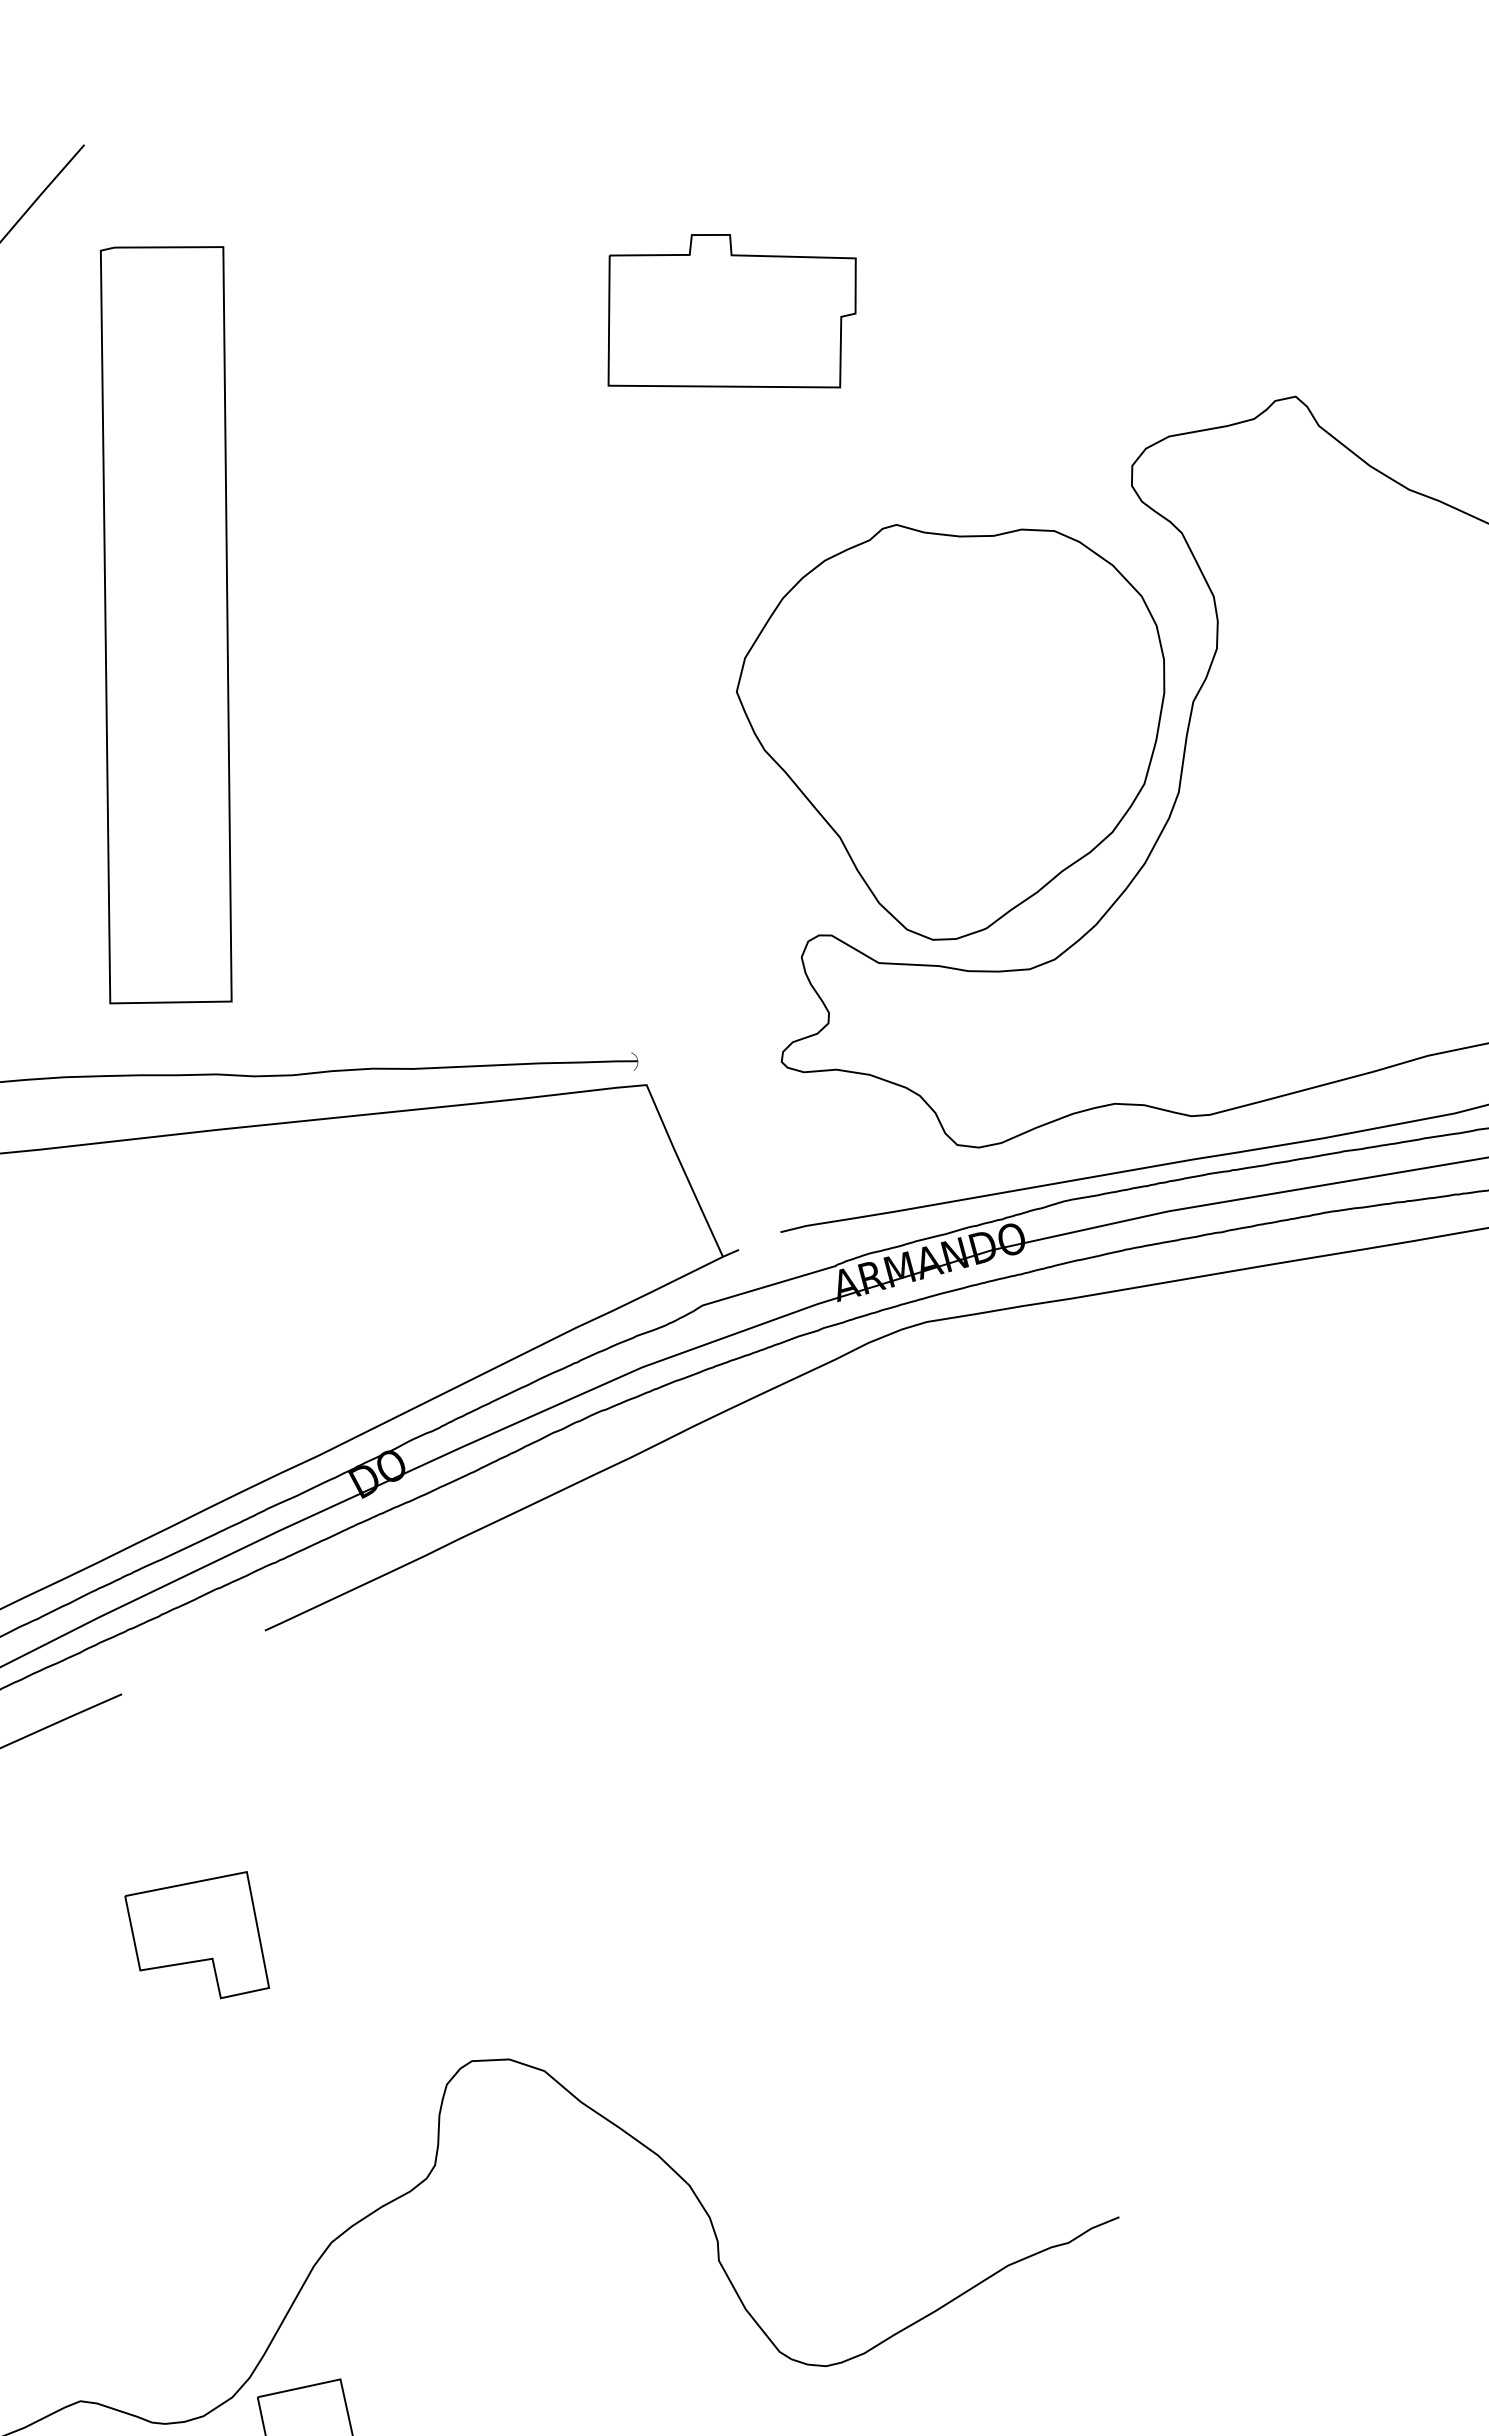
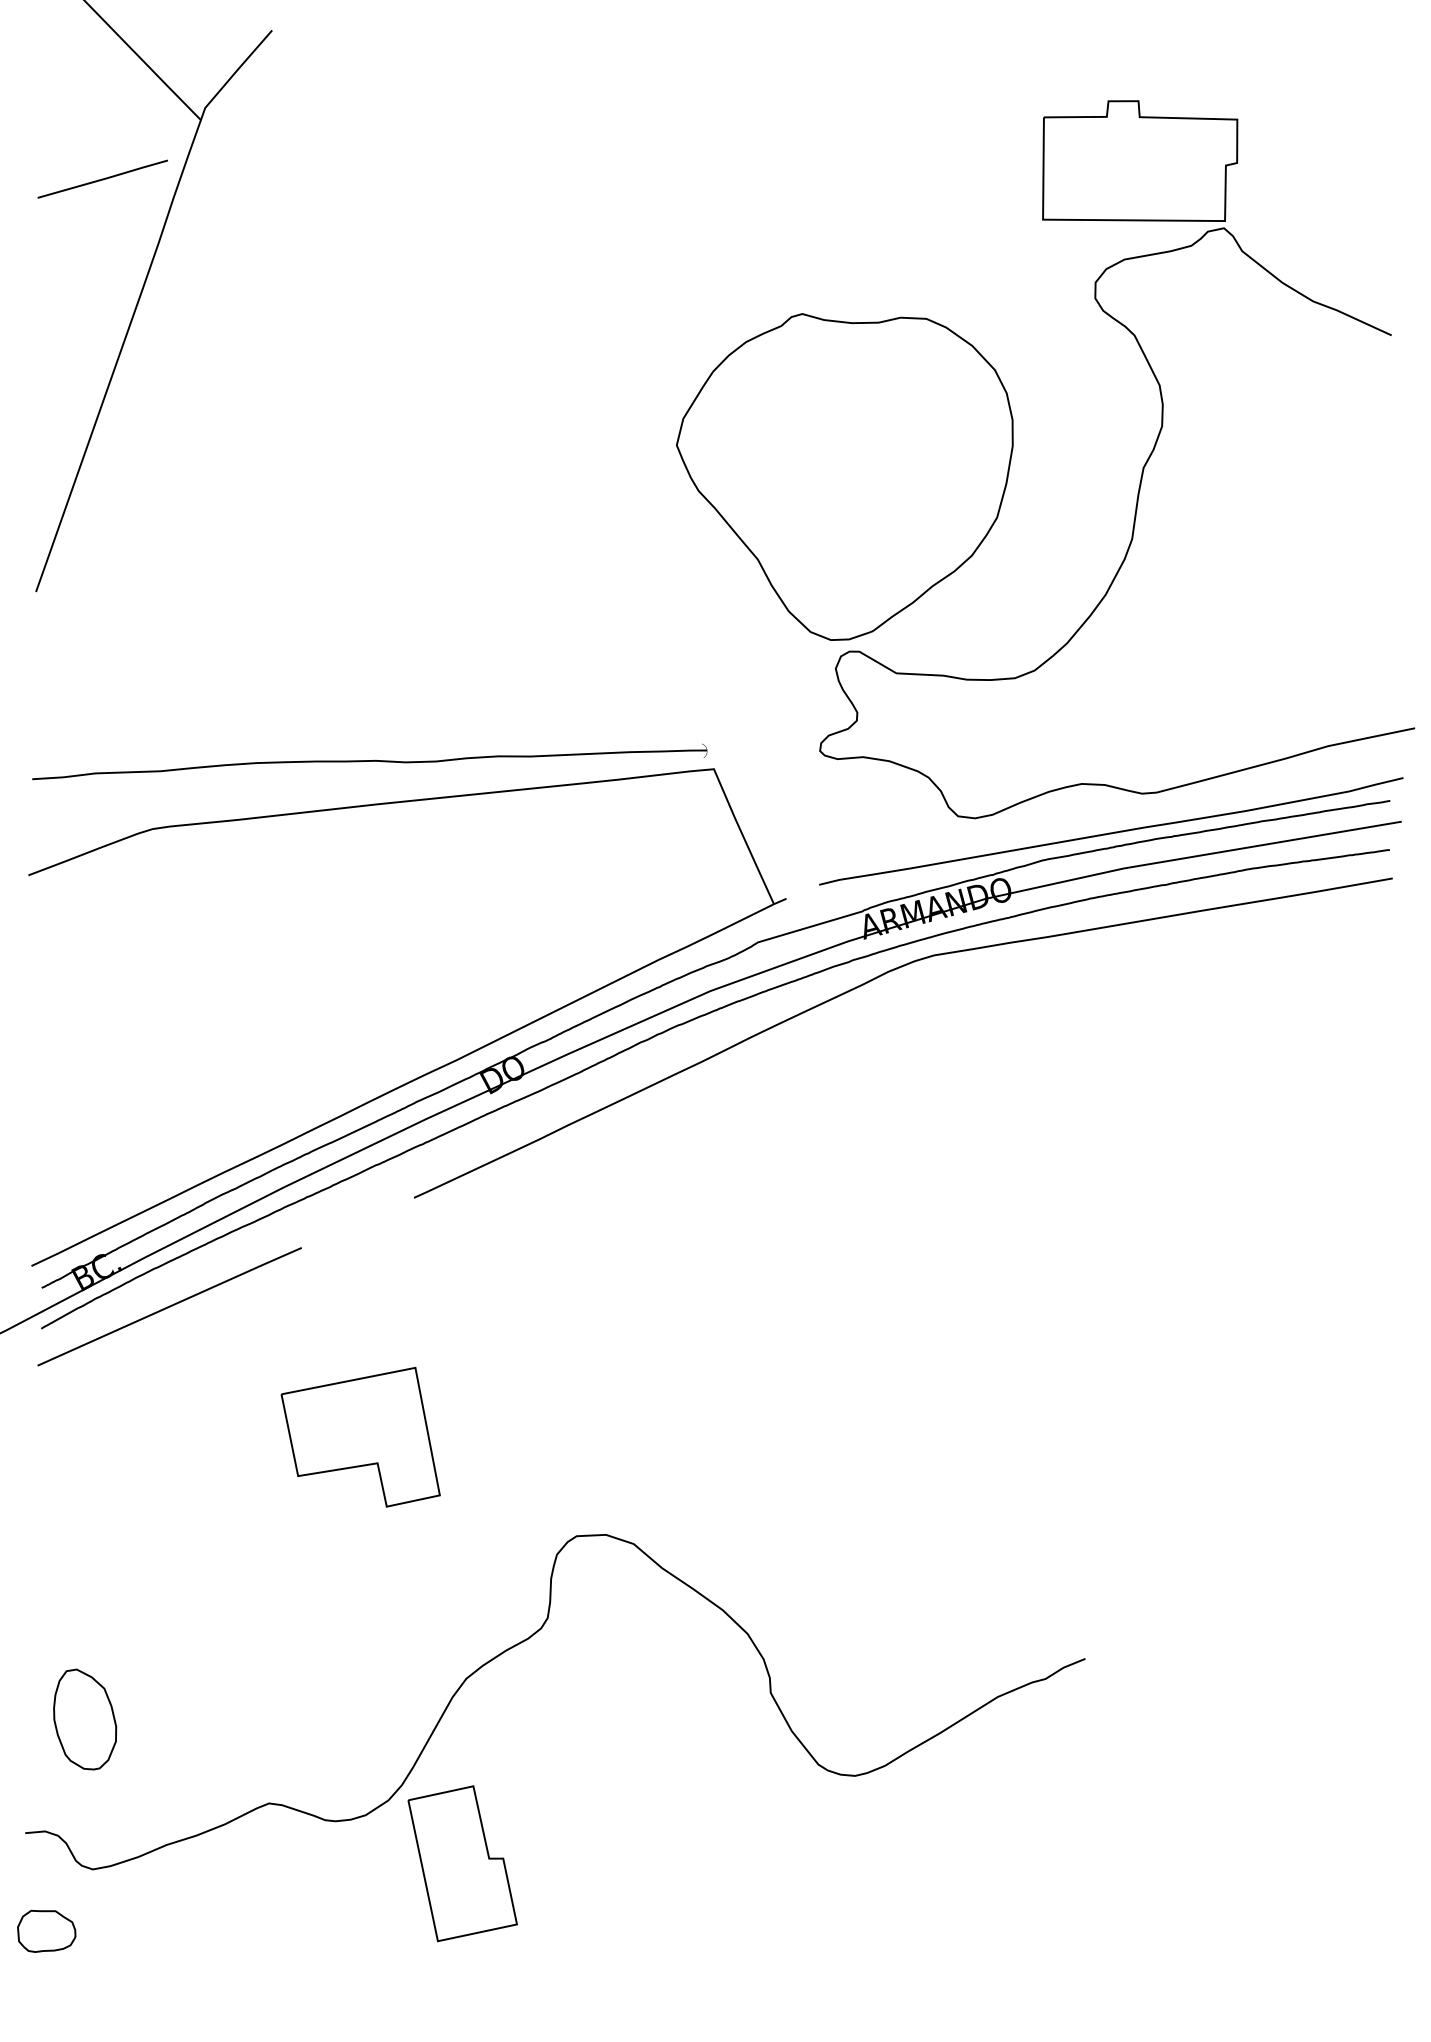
part: (732, 310) -> (1140, 160), moved
part: (166, 624) -> (336, 407), removed
part: (950, 731) -> (844, 476), moved
part: (196, 1934) -> (360, 1436), size x1.4

